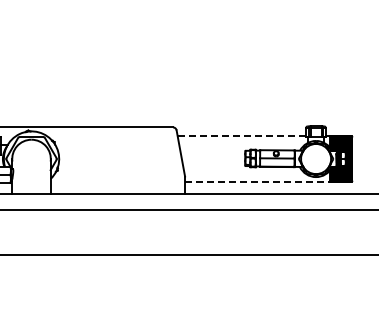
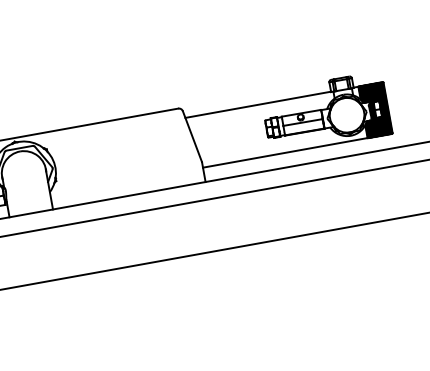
line: (241, 136) -> (257, 104), dashed -> solid
line: (258, 181) -> (286, 152), dashed -> solid

